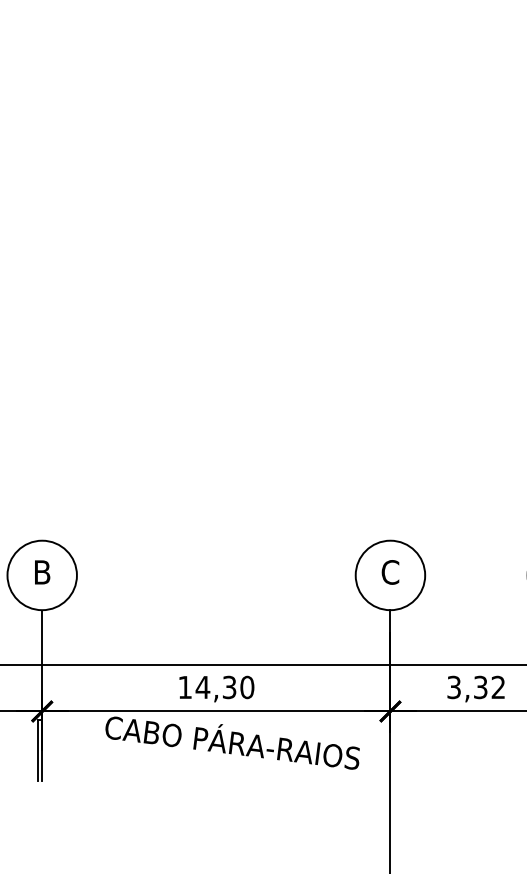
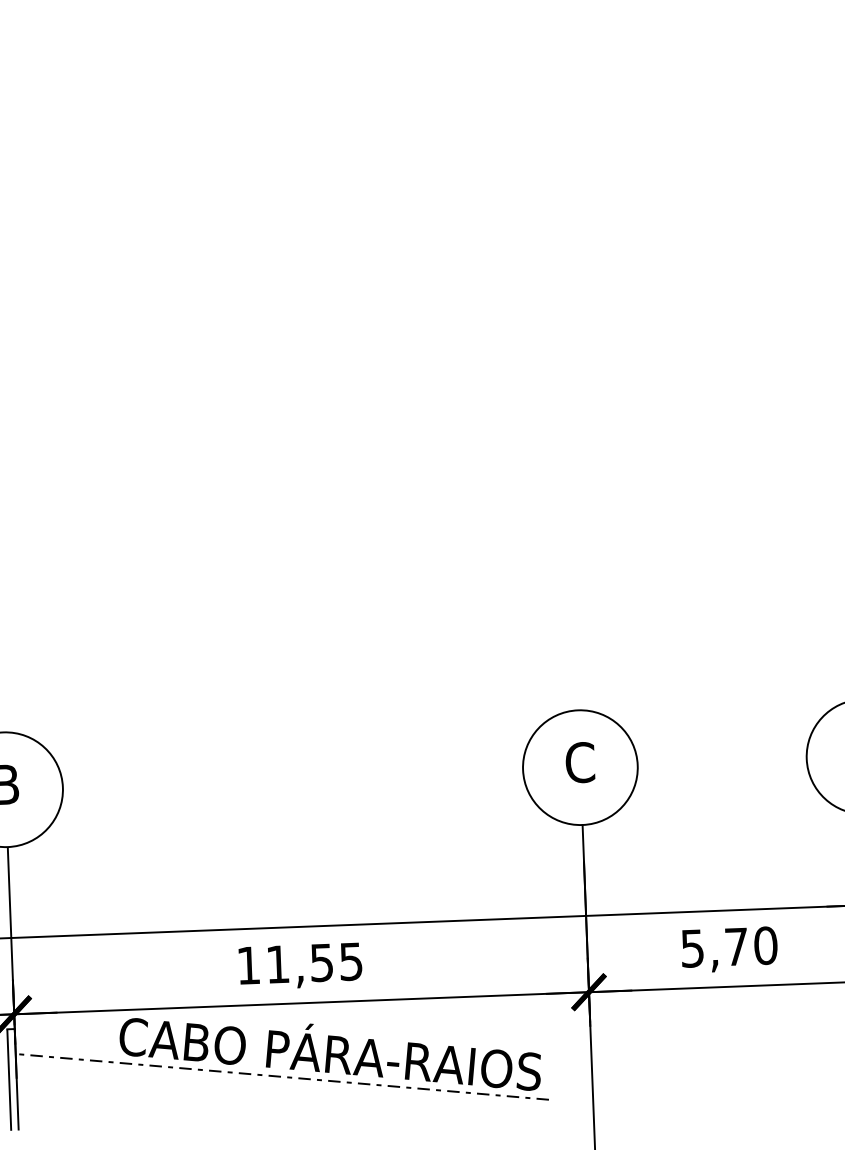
text: (224, 687) -> (313, 963), 14,30 -> 11,55
text: (476, 687) -> (729, 947), 3,32 -> 5,70
line: (202, 755) -> (281, 1076), added

